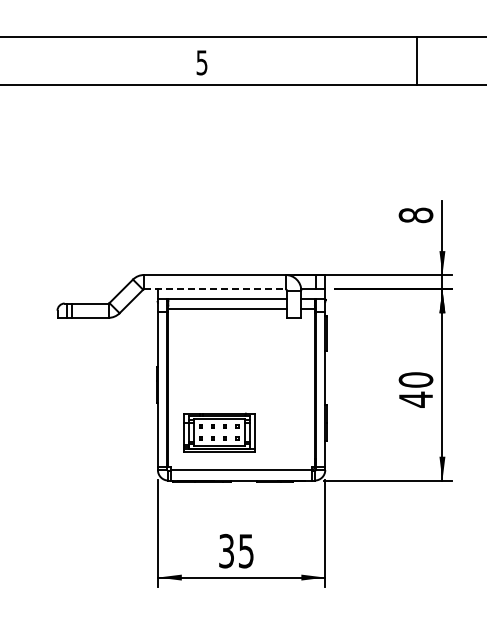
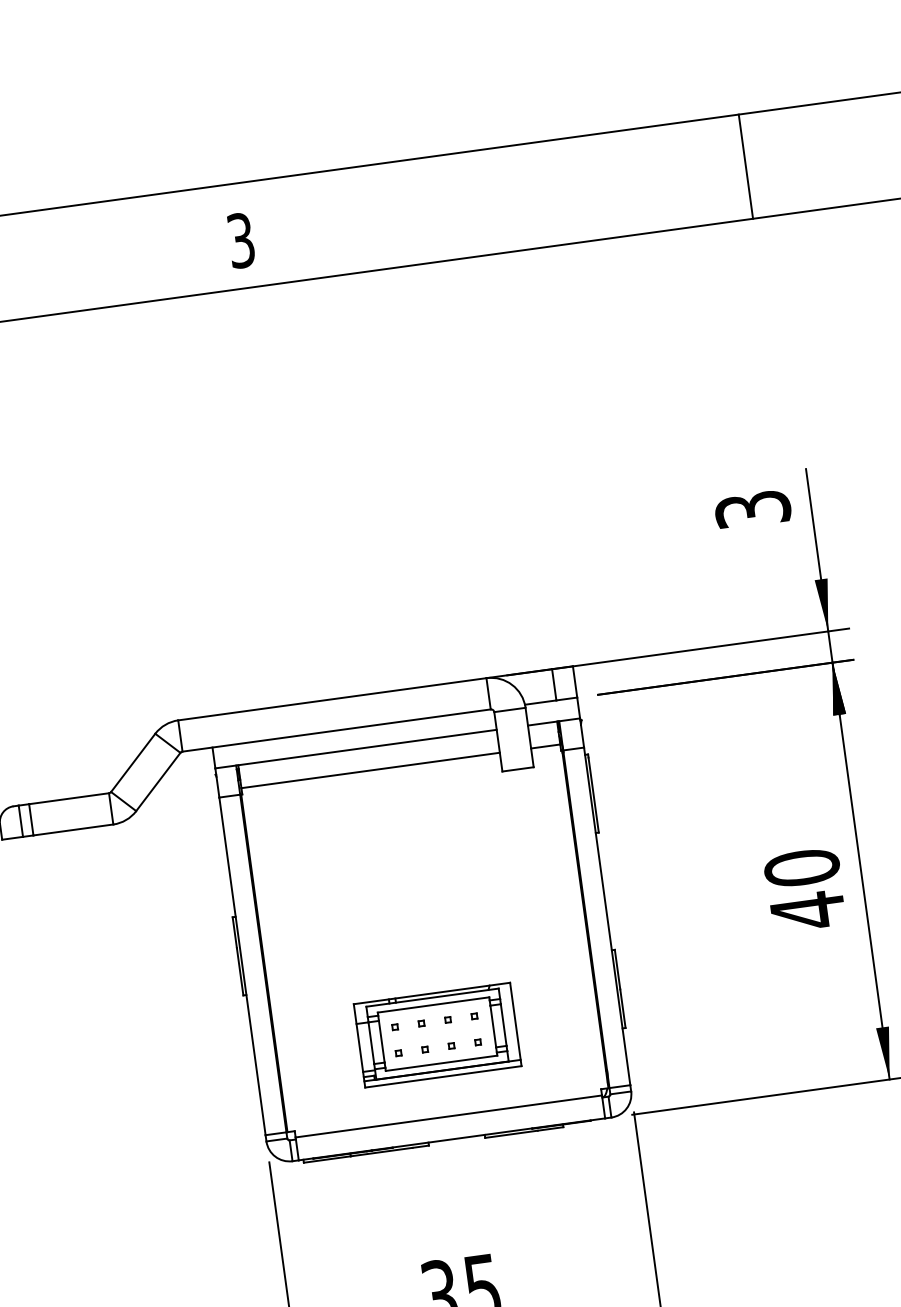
line: (417, 60) -> (746, 166), moved
text: (202, 62) -> (241, 239), 5 -> 3
text: (415, 215) -> (751, 509), 8 -> 3
line: (214, 289) -> (335, 731), dashed -> solid
part: (219, 432) -> (437, 1034), moved

